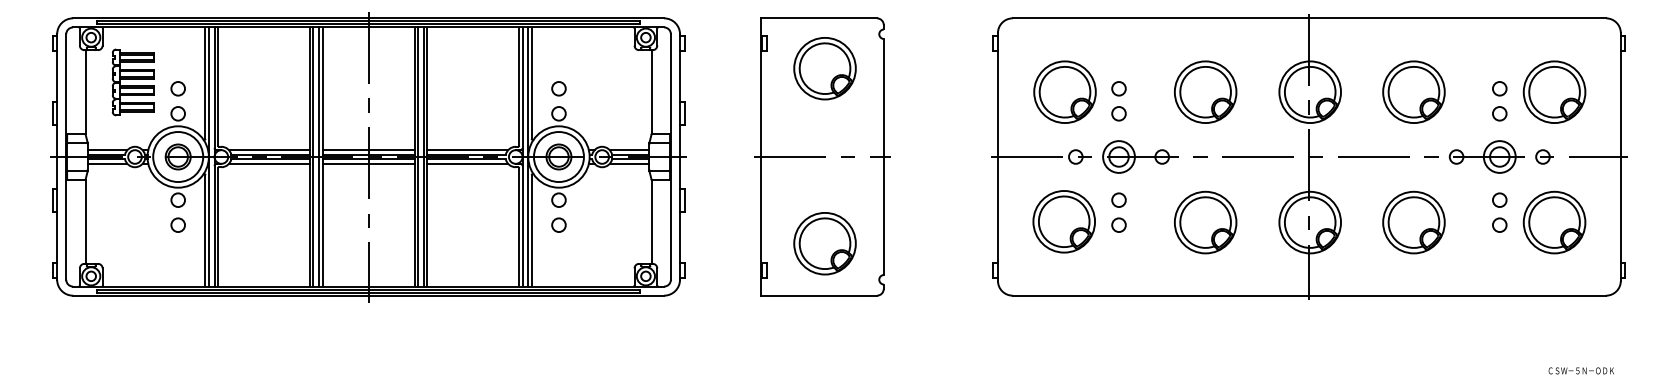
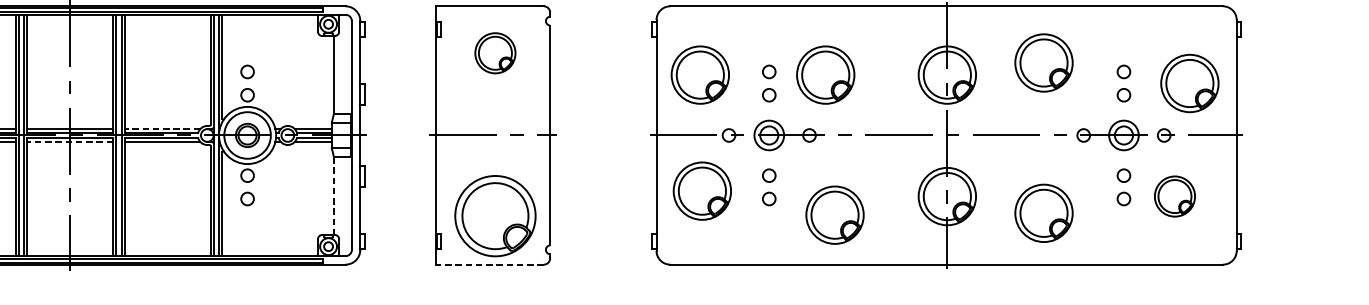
part: (824, 68) -> (494, 53), size x0.7
part: (1064, 91) -> (699, 74), moved
part: (1205, 91) -> (825, 74), moved
part: (1413, 91) -> (1043, 62), moved
part: (1554, 91) -> (1189, 82), moved
line: (467, 150) -> (162, 129), solid -> dashed
line: (368, 163) -> (70, 141), solid -> dashed
part: (1063, 221) -> (701, 190), moved
line: (651, 222) -> (333, 196), solid -> dashed
part: (1205, 222) -> (834, 215), moved
part: (1413, 222) -> (1043, 213), moved
part: (1554, 222) -> (1174, 196), size x0.7
part: (824, 243) -> (494, 216), size x1.4
line: (819, 295) -> (490, 264), solid -> dashed

